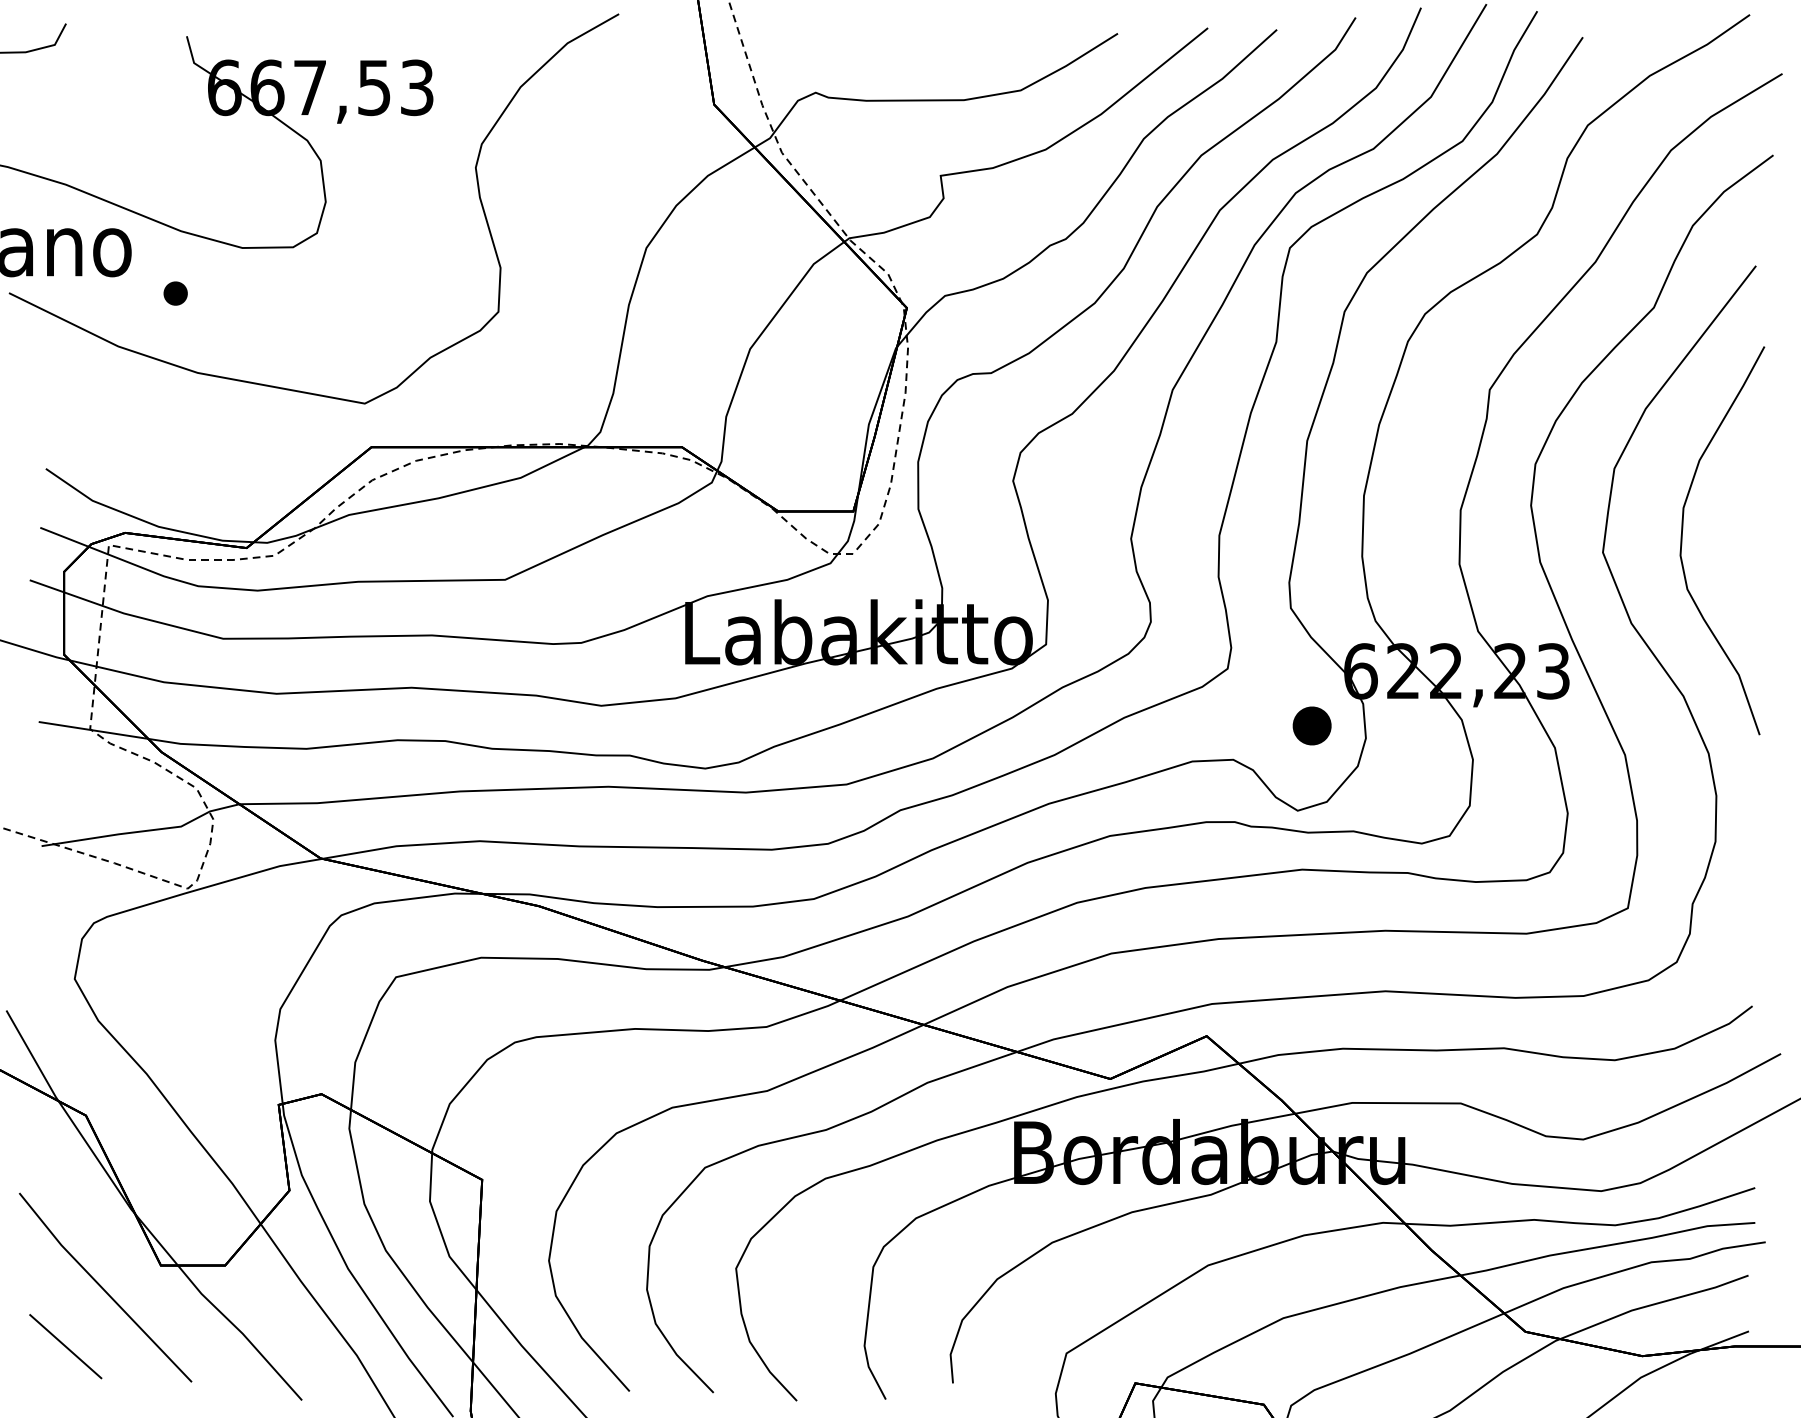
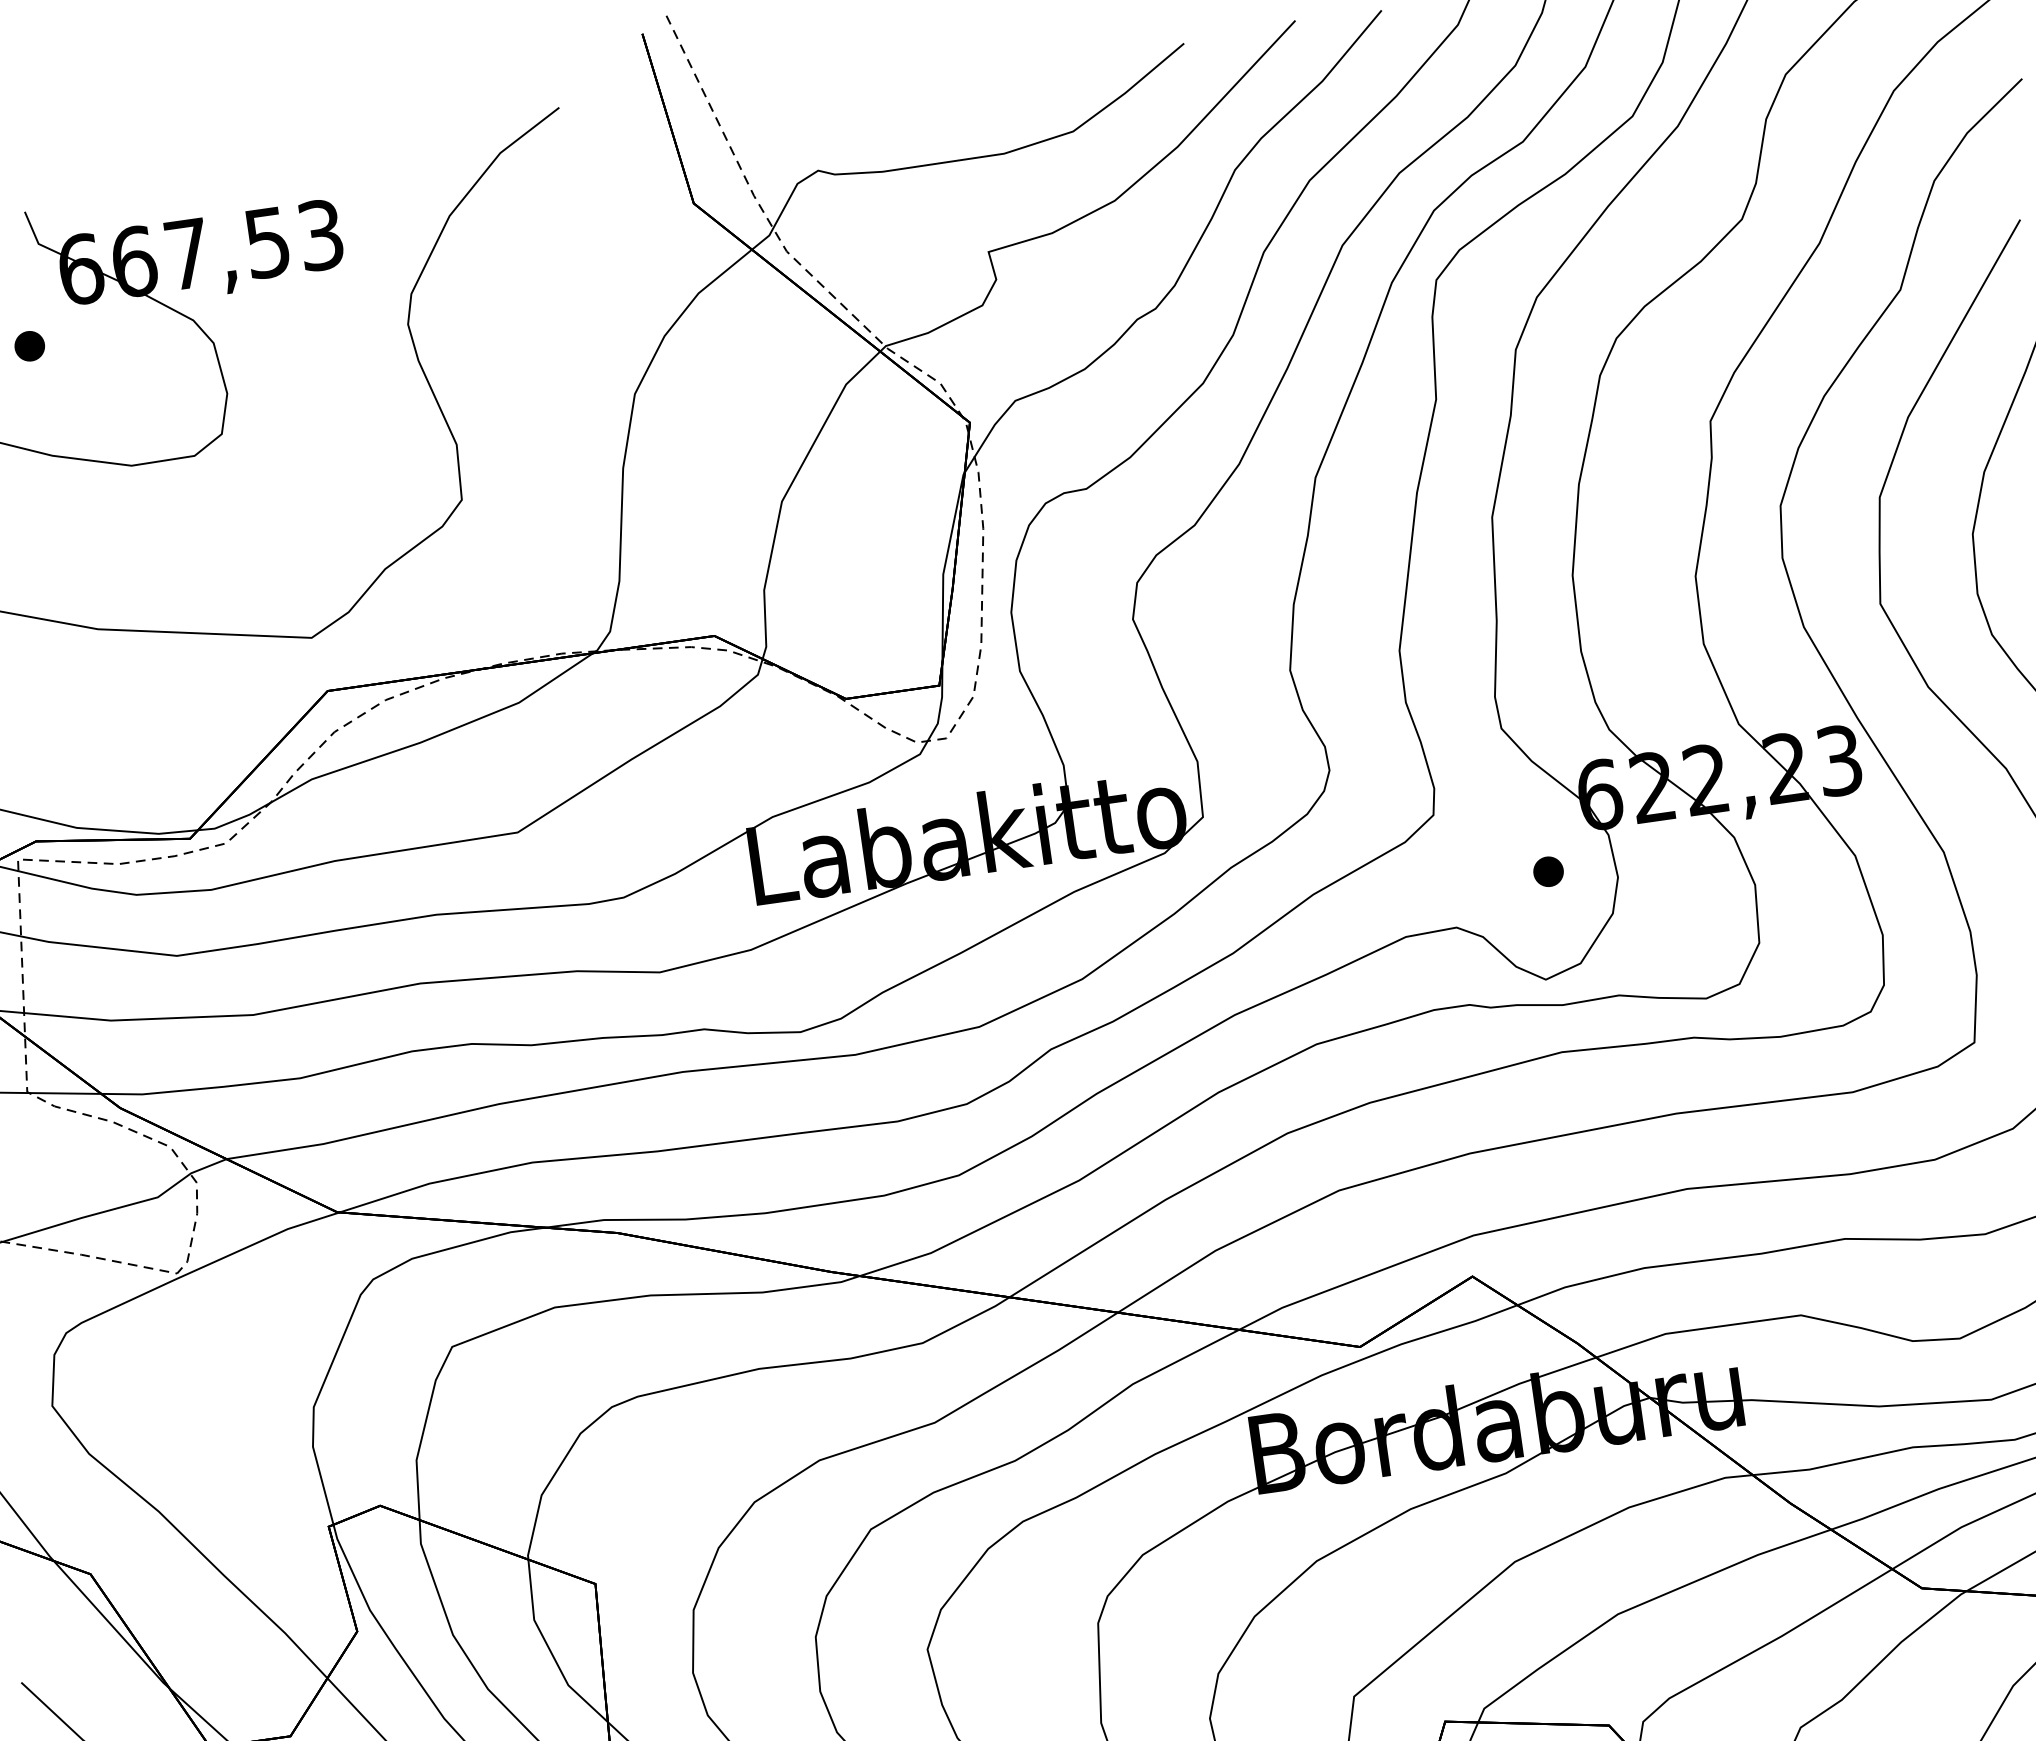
part: (175, 293) -> (29, 346), moved
part: (1311, 726) -> (1548, 872), size x0.62

